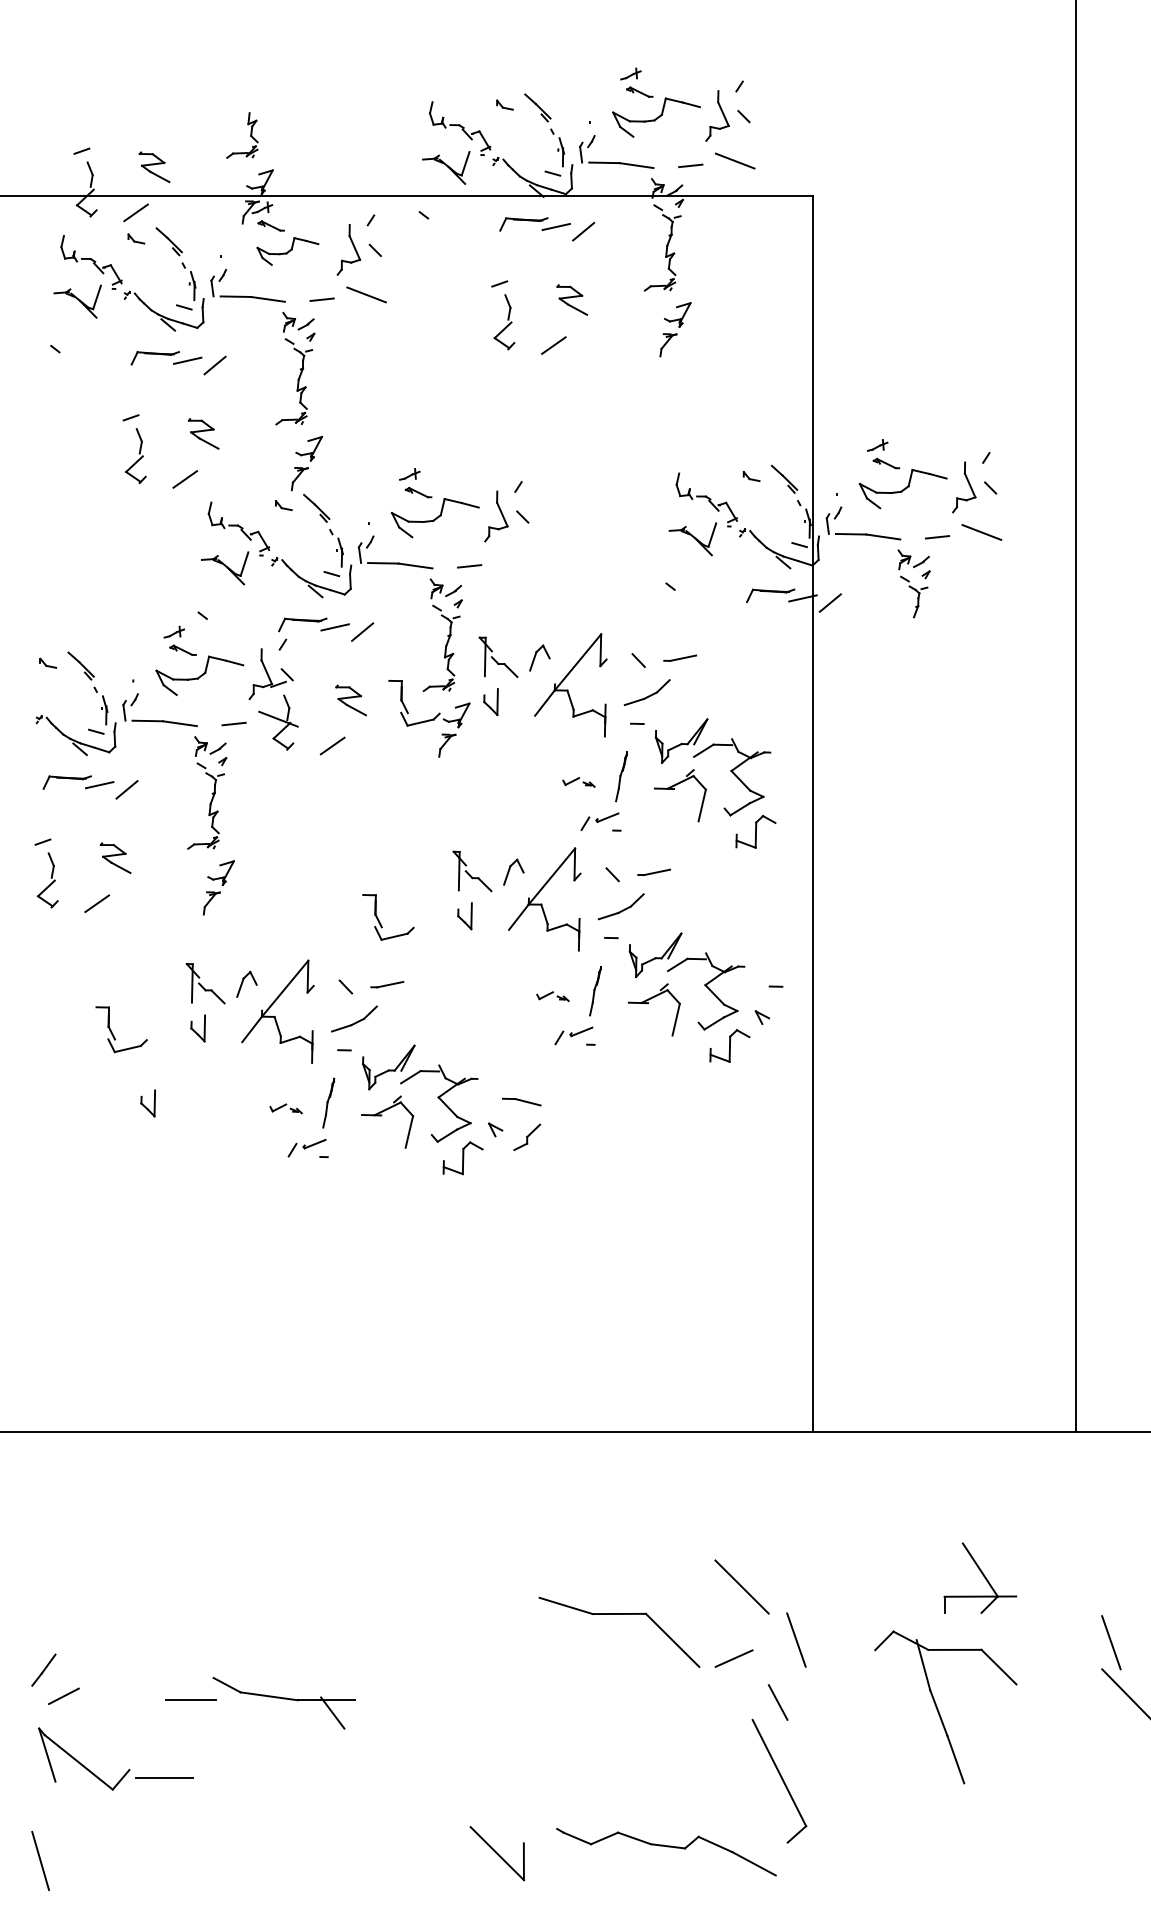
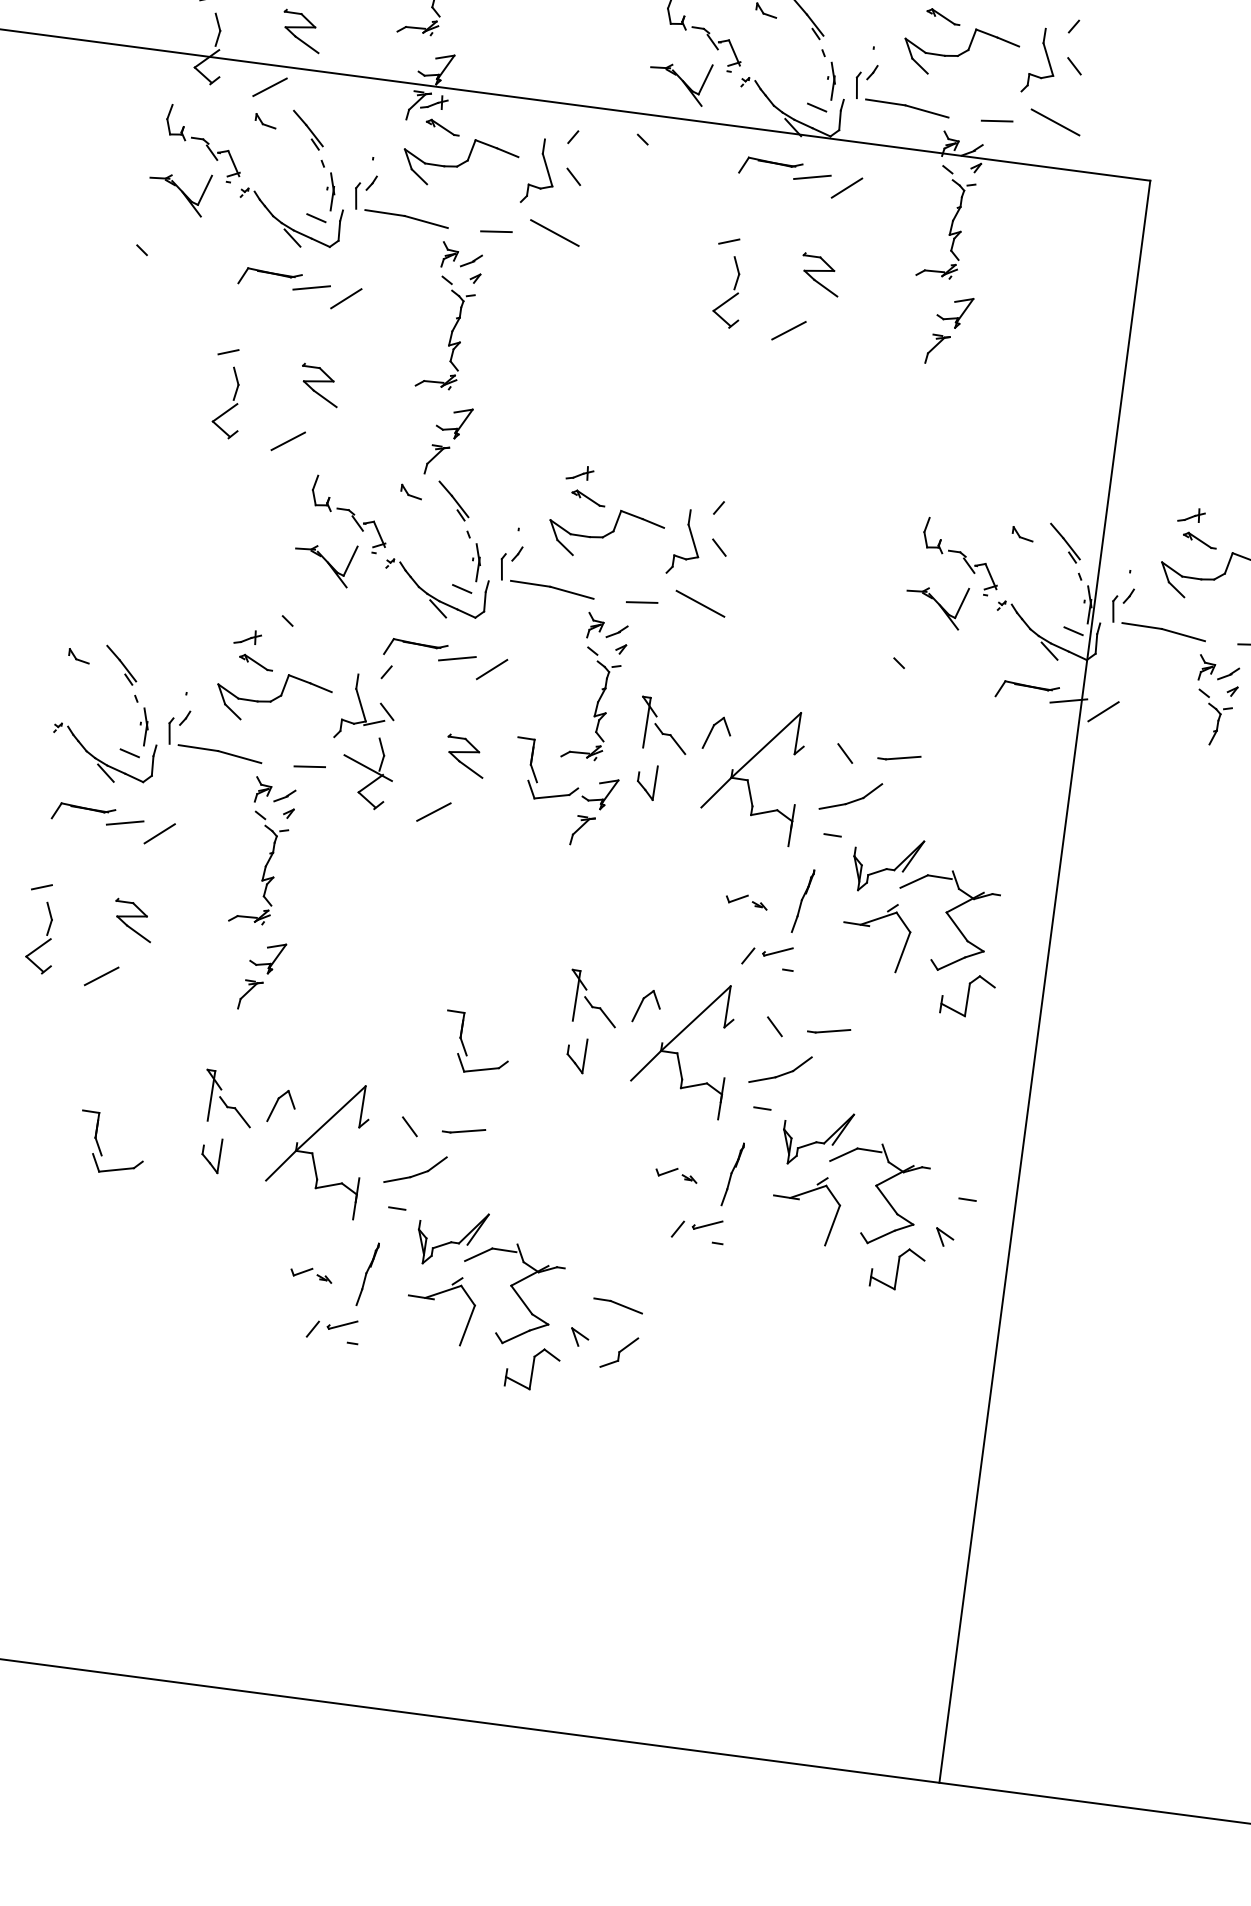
part: (287, 251) -> (459, 163), size x1.43
line: (513, 561) -> (699, 603), added
part: (147, 1103) -> (132, 1243), removed

